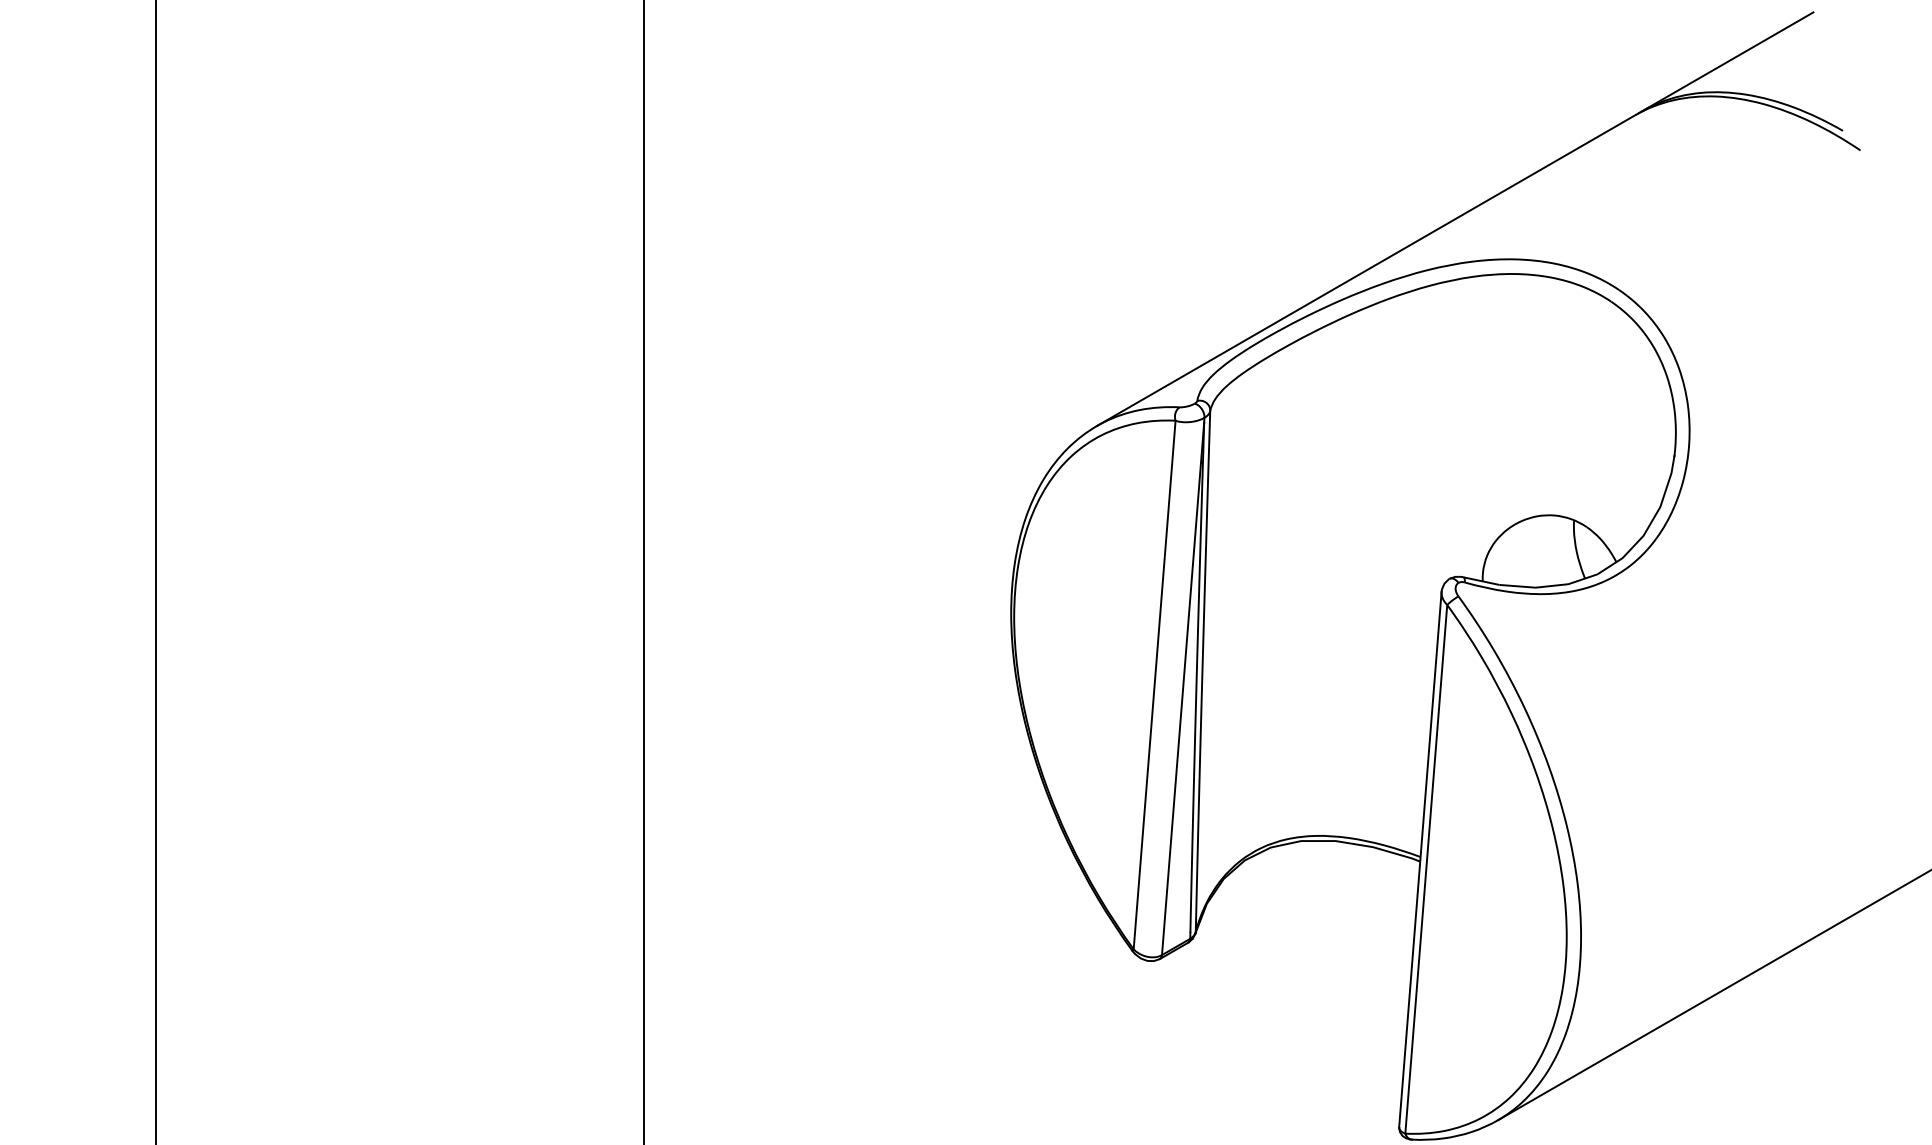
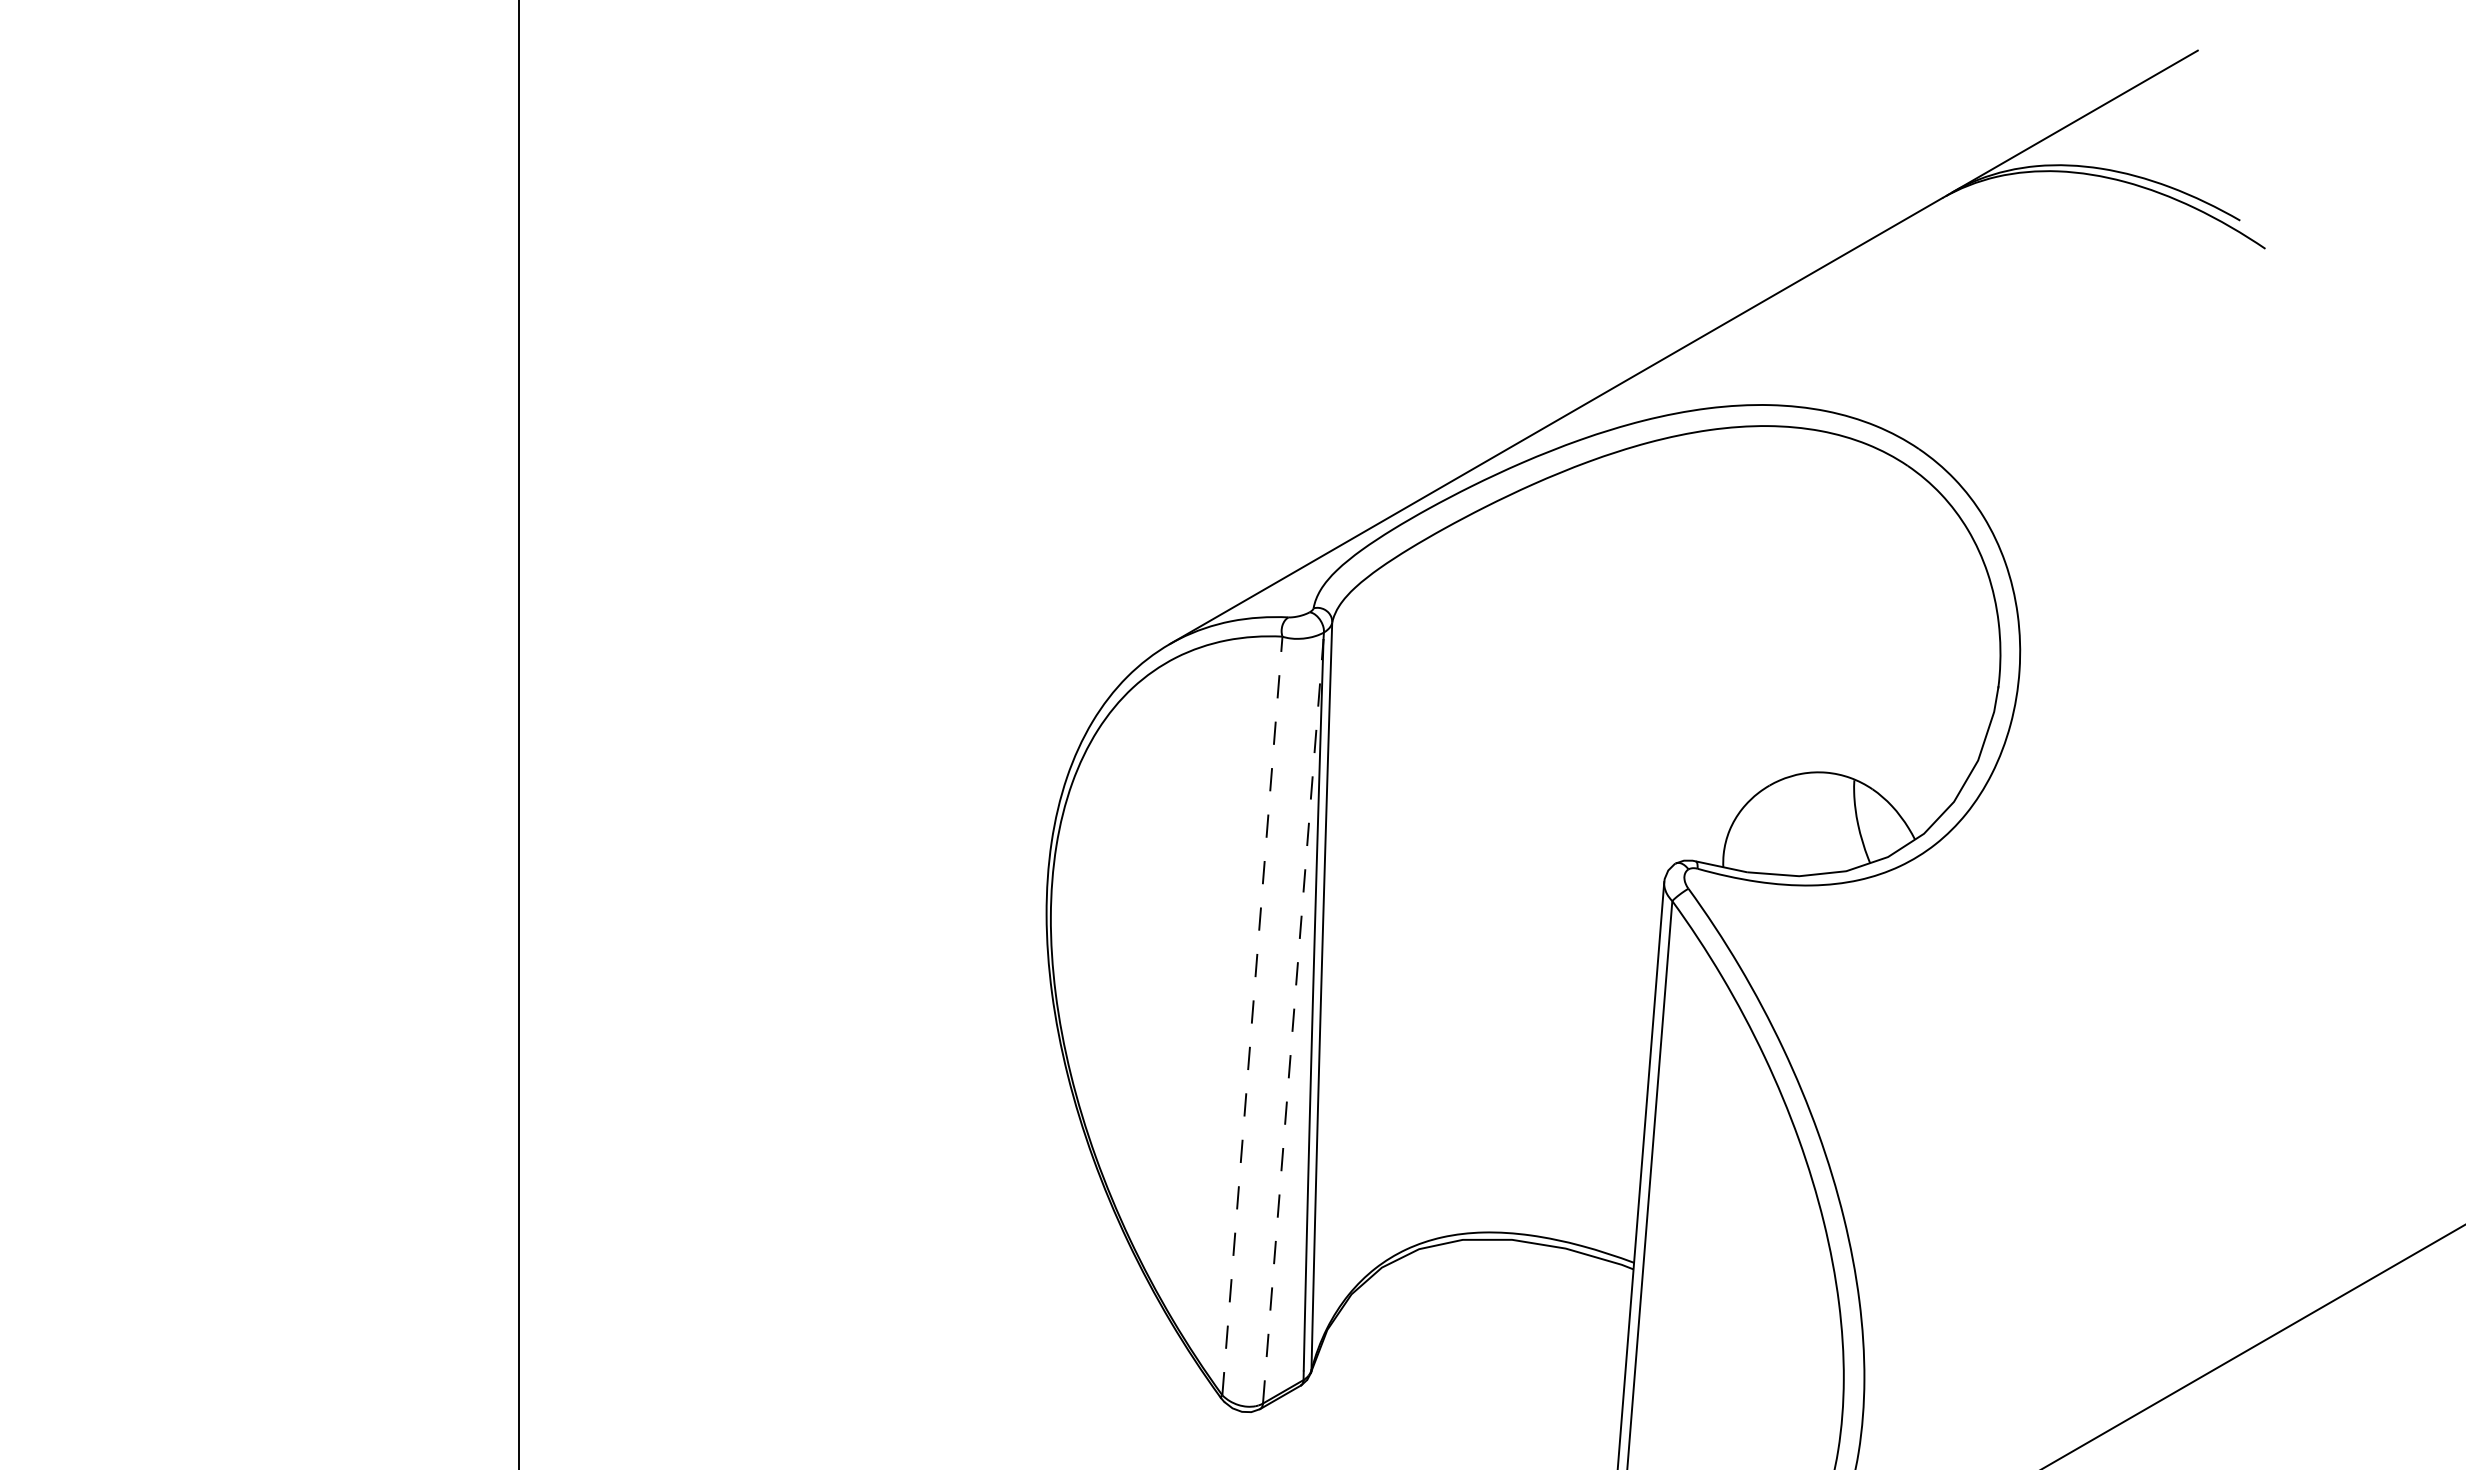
line: (1154, 684) -> (1252, 1015), solid -> dashed
line: (1183, 688) -> (1293, 1020), solid -> dashed

